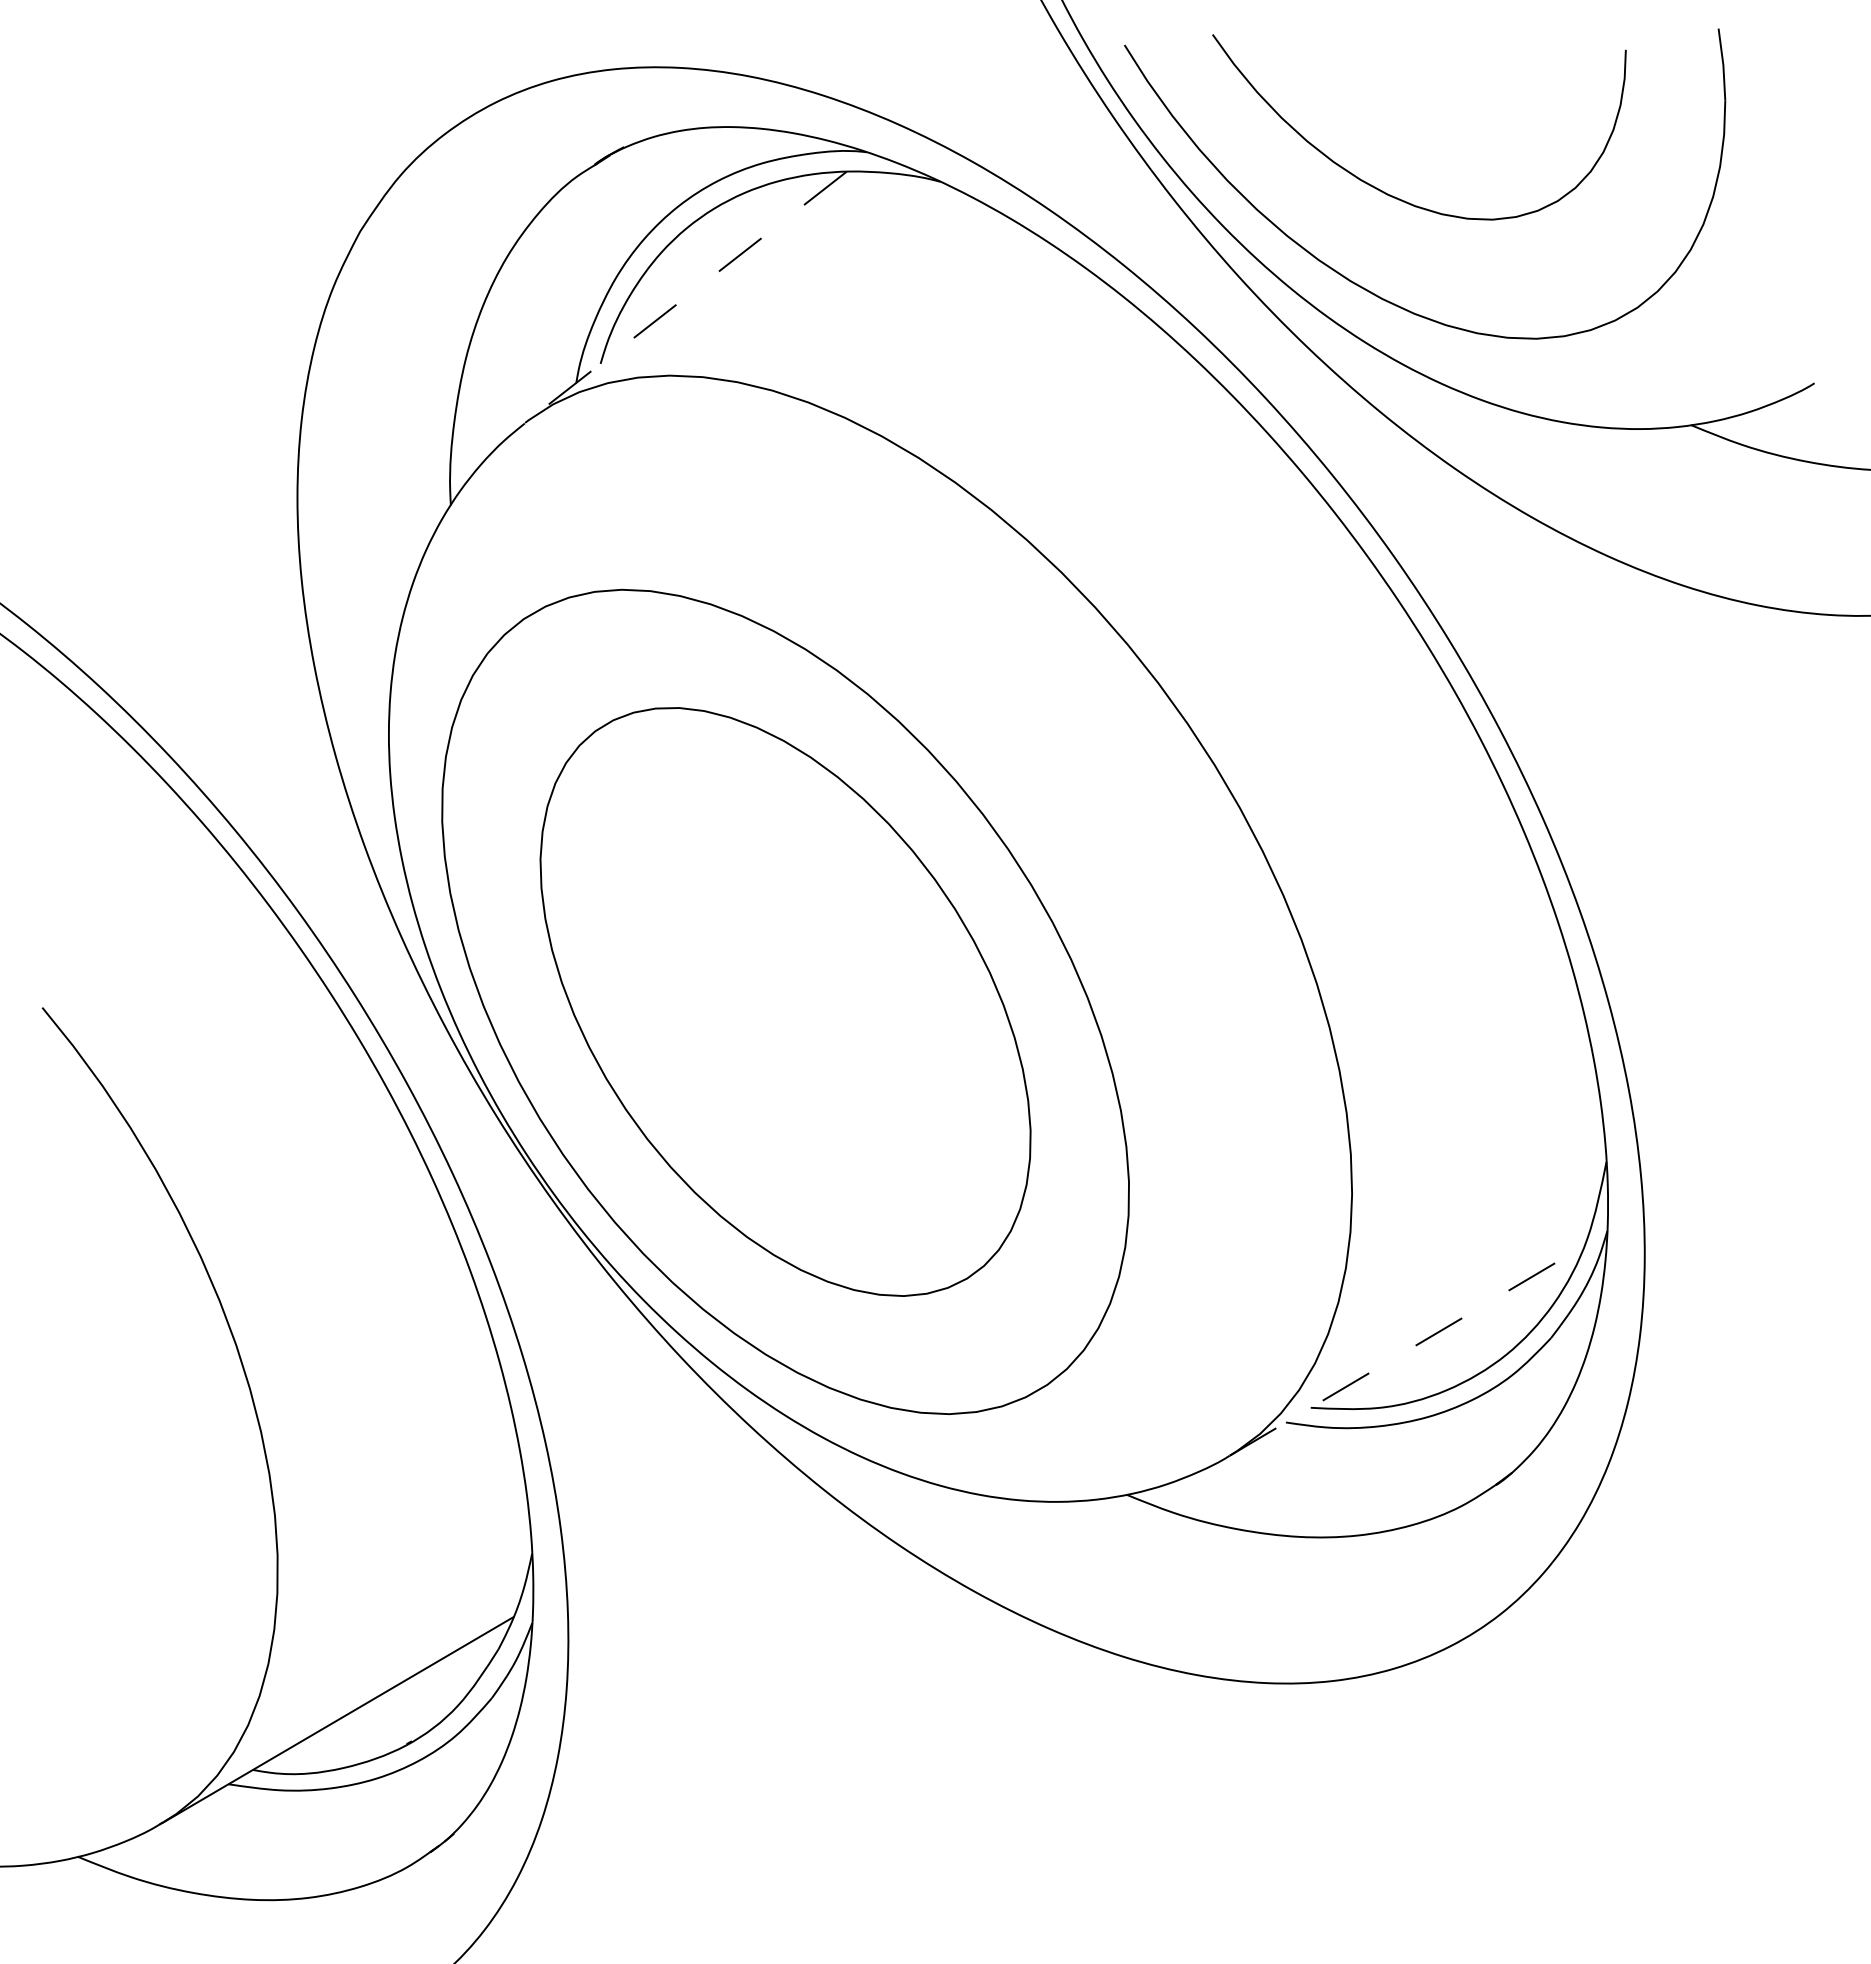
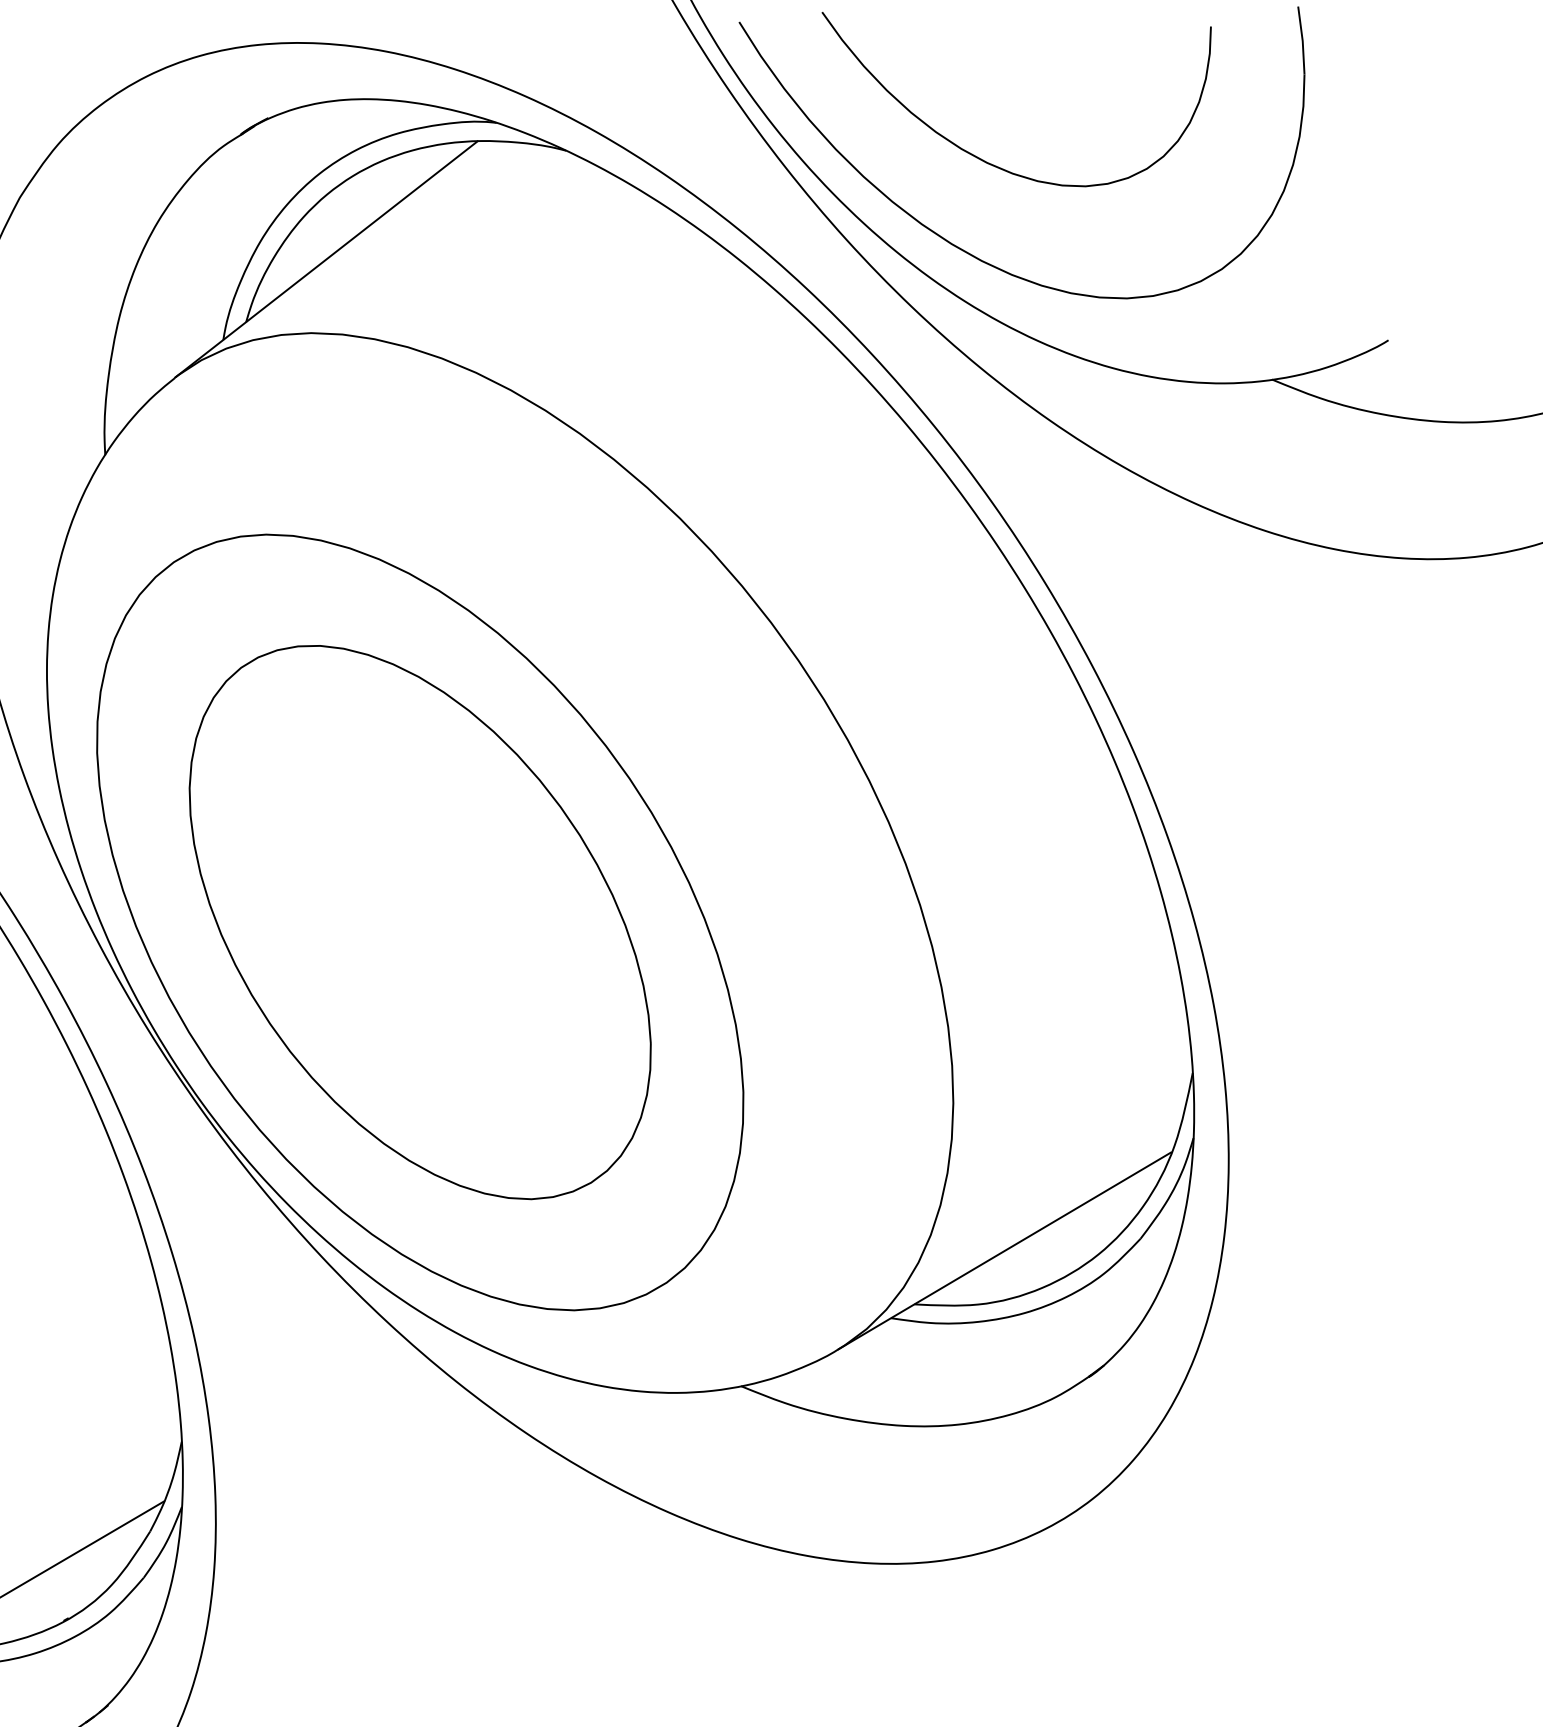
line: (685, 297) -> (326, 259), dashed -> solid
line: (1407, 1350) -> (1005, 1250), dashed -> solid

